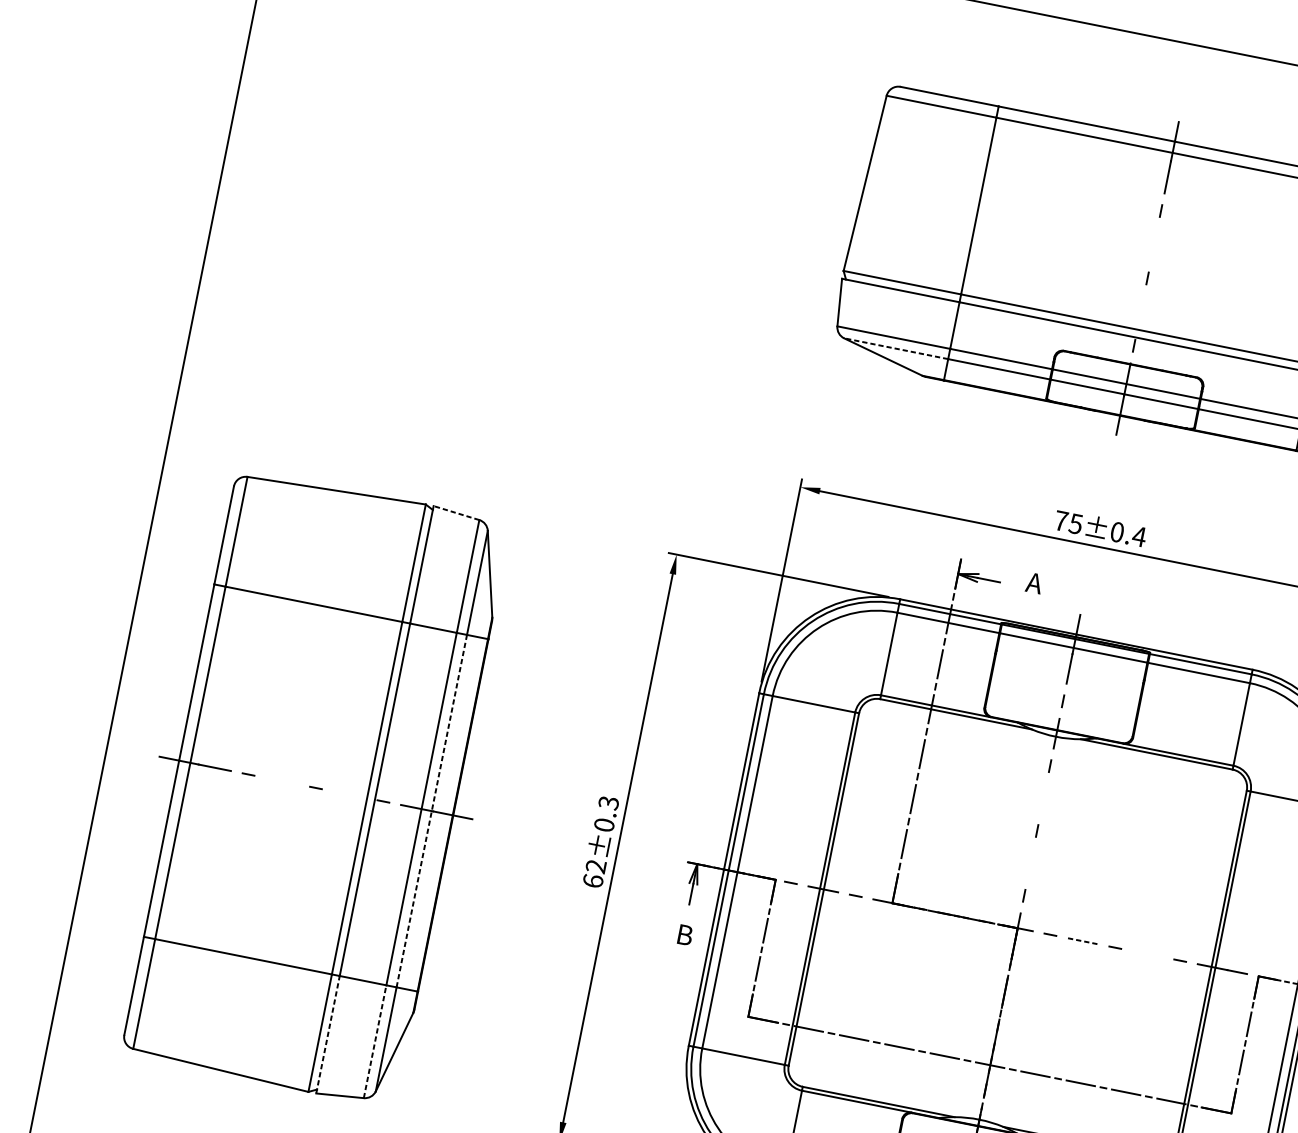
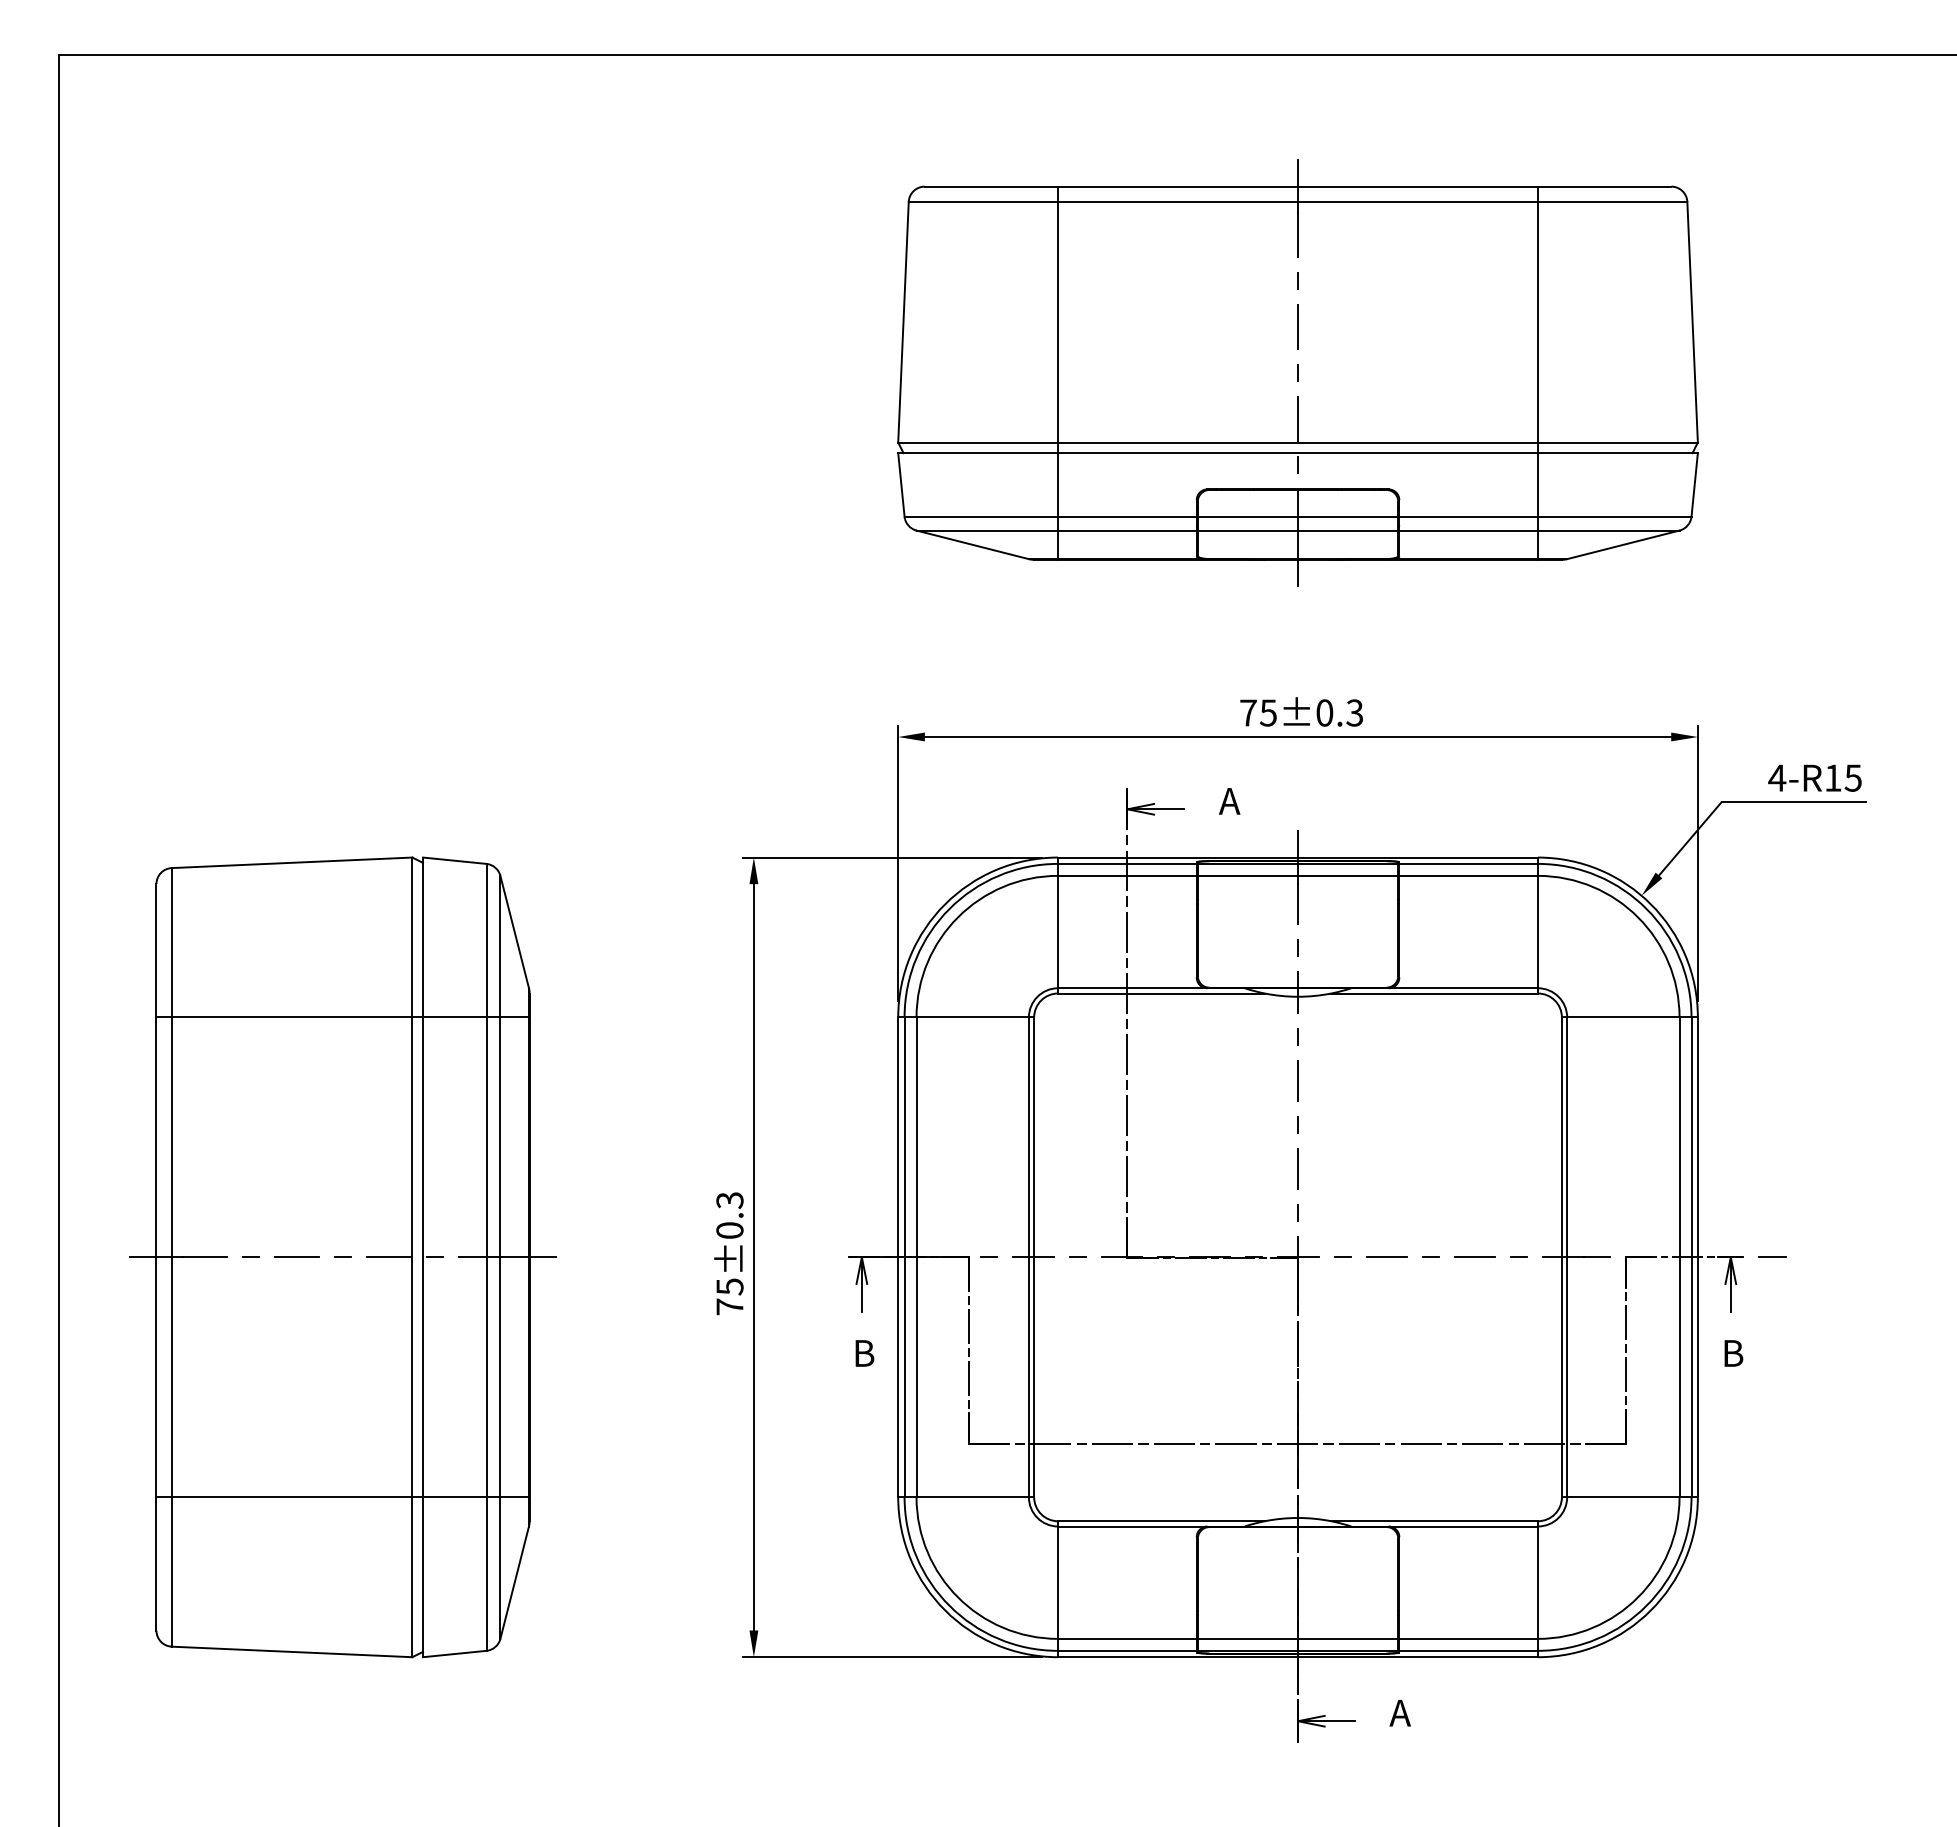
line: (1154, 244) -> (1298, 326), added
line: (1141, 312) -> (1298, 418), added
line: (896, 348) -> (987, 530), dashed -> solid
line: (456, 512) -> (454, 860), dashed -> solid
text: (1139, 536) -> (1354, 712), 75±0.4 -> 75±0.3
line: (282, 781) -> (296, 1257), added
line: (349, 794) -> (388, 1257), added
line: (1044, 798) -> (1298, 1080), added
line: (431, 811) -> (500, 1257), dashed -> solid
line: (1030, 862) -> (1297, 1168), added
text: (594, 873) -> (729, 1296), 62±0.3 -> 75±0.3
line: (1083, 941) -> (1387, 1257), dashed -> solid
line: (1147, 954) -> (1474, 1257), added
line: (328, 1035) -> (423, 1577), dashed -> solid
line: (375, 1042) -> (486, 1574), dashed -> solid

